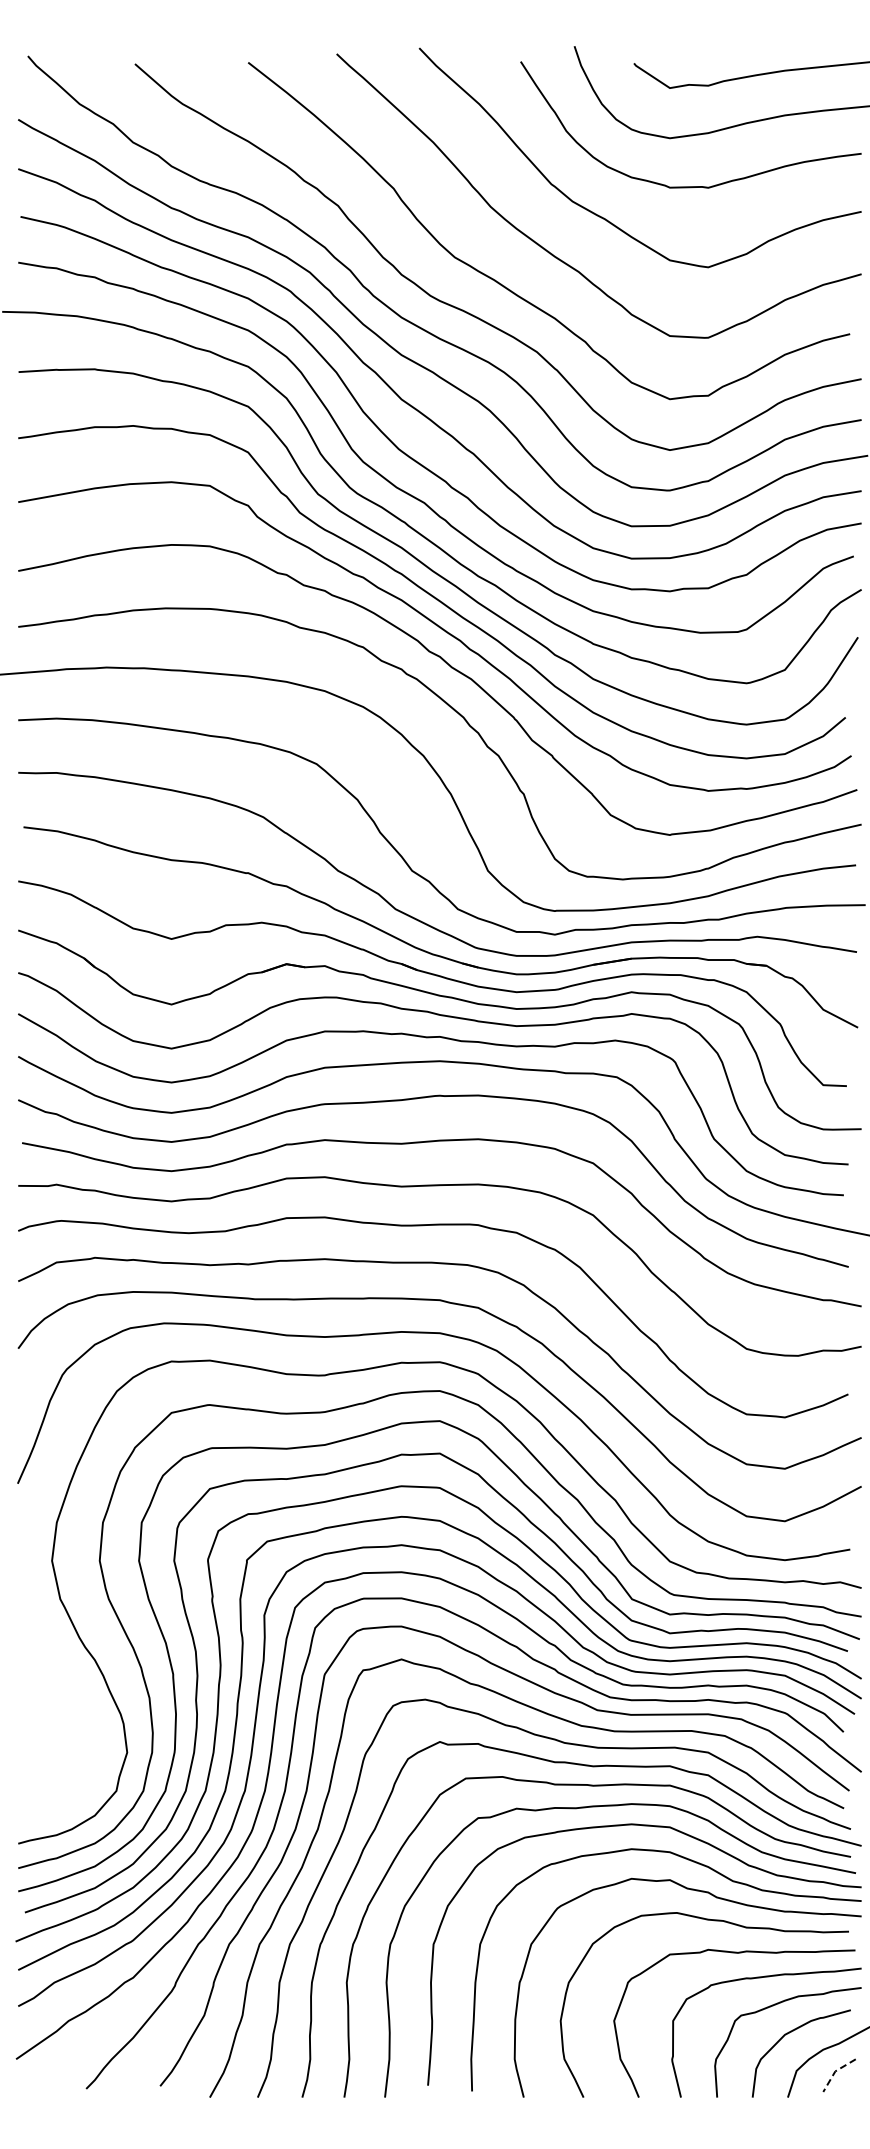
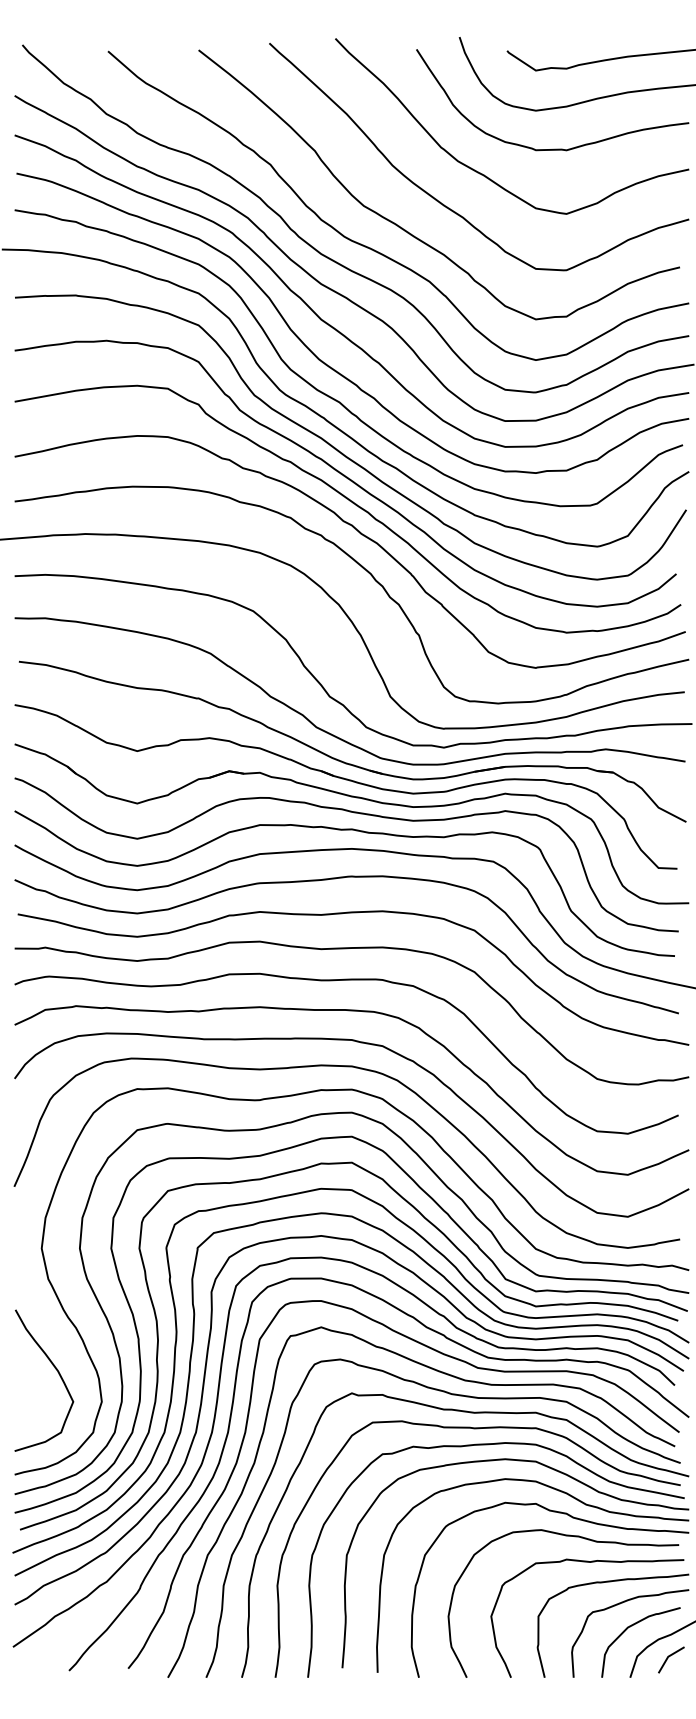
curve: (70, 1713) -> (56, 1370), added
line: (835, 2071) -> (668, 1656), dashed -> solid

